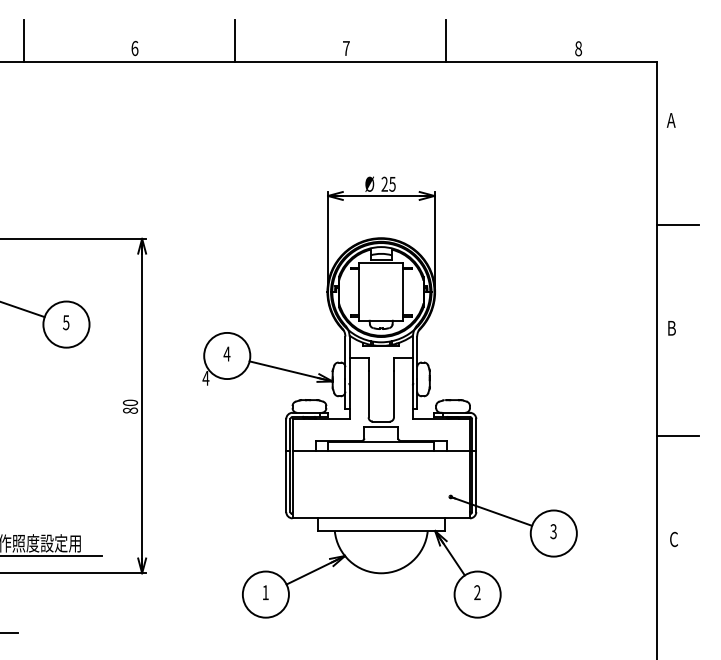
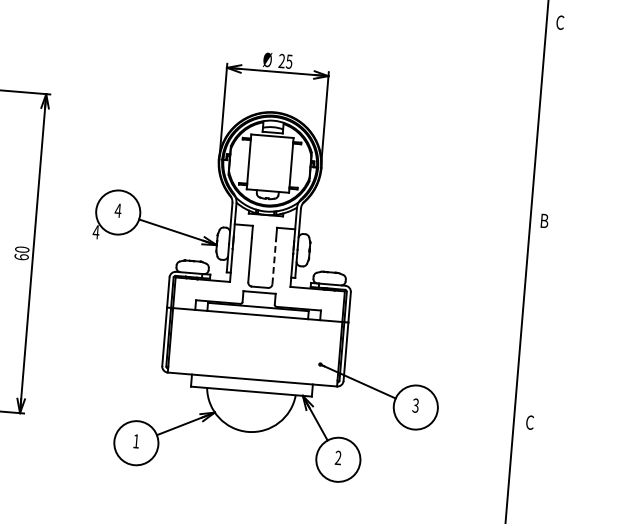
text: (670, 119) -> (559, 21), A -> C
line: (678, 224) -> (558, 122), removed
line: (393, 393) -> (273, 261), solid -> dashed
text: (130, 410) -> (21, 256), 80 -> 60
line: (678, 435) -> (542, 323), removed

